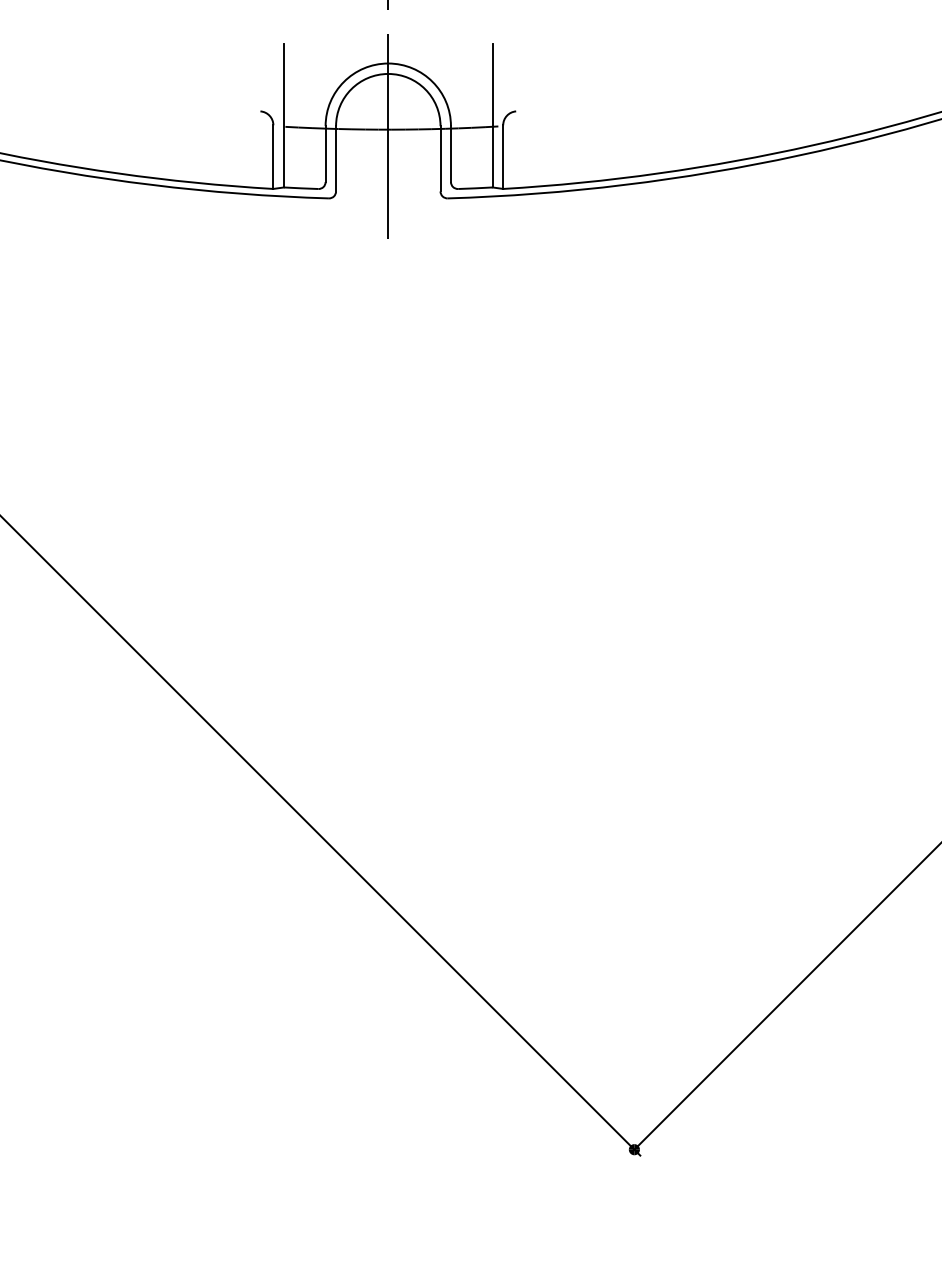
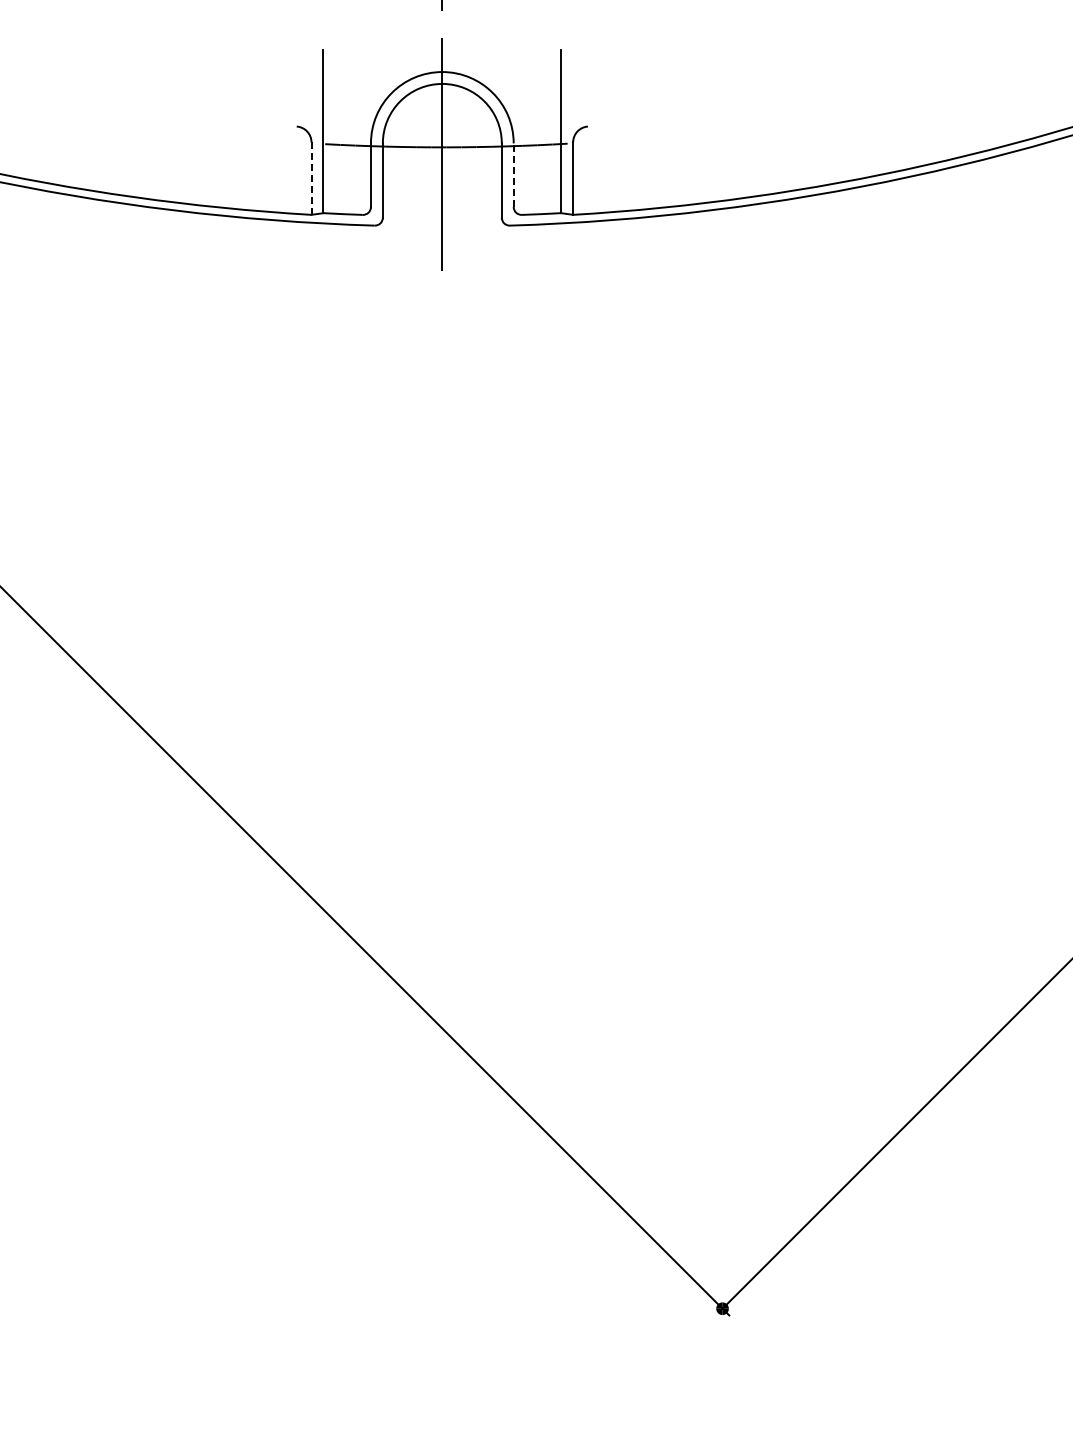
line: (450, 154) -> (513, 175), solid -> dashed
line: (273, 157) -> (311, 178), solid -> dashed

